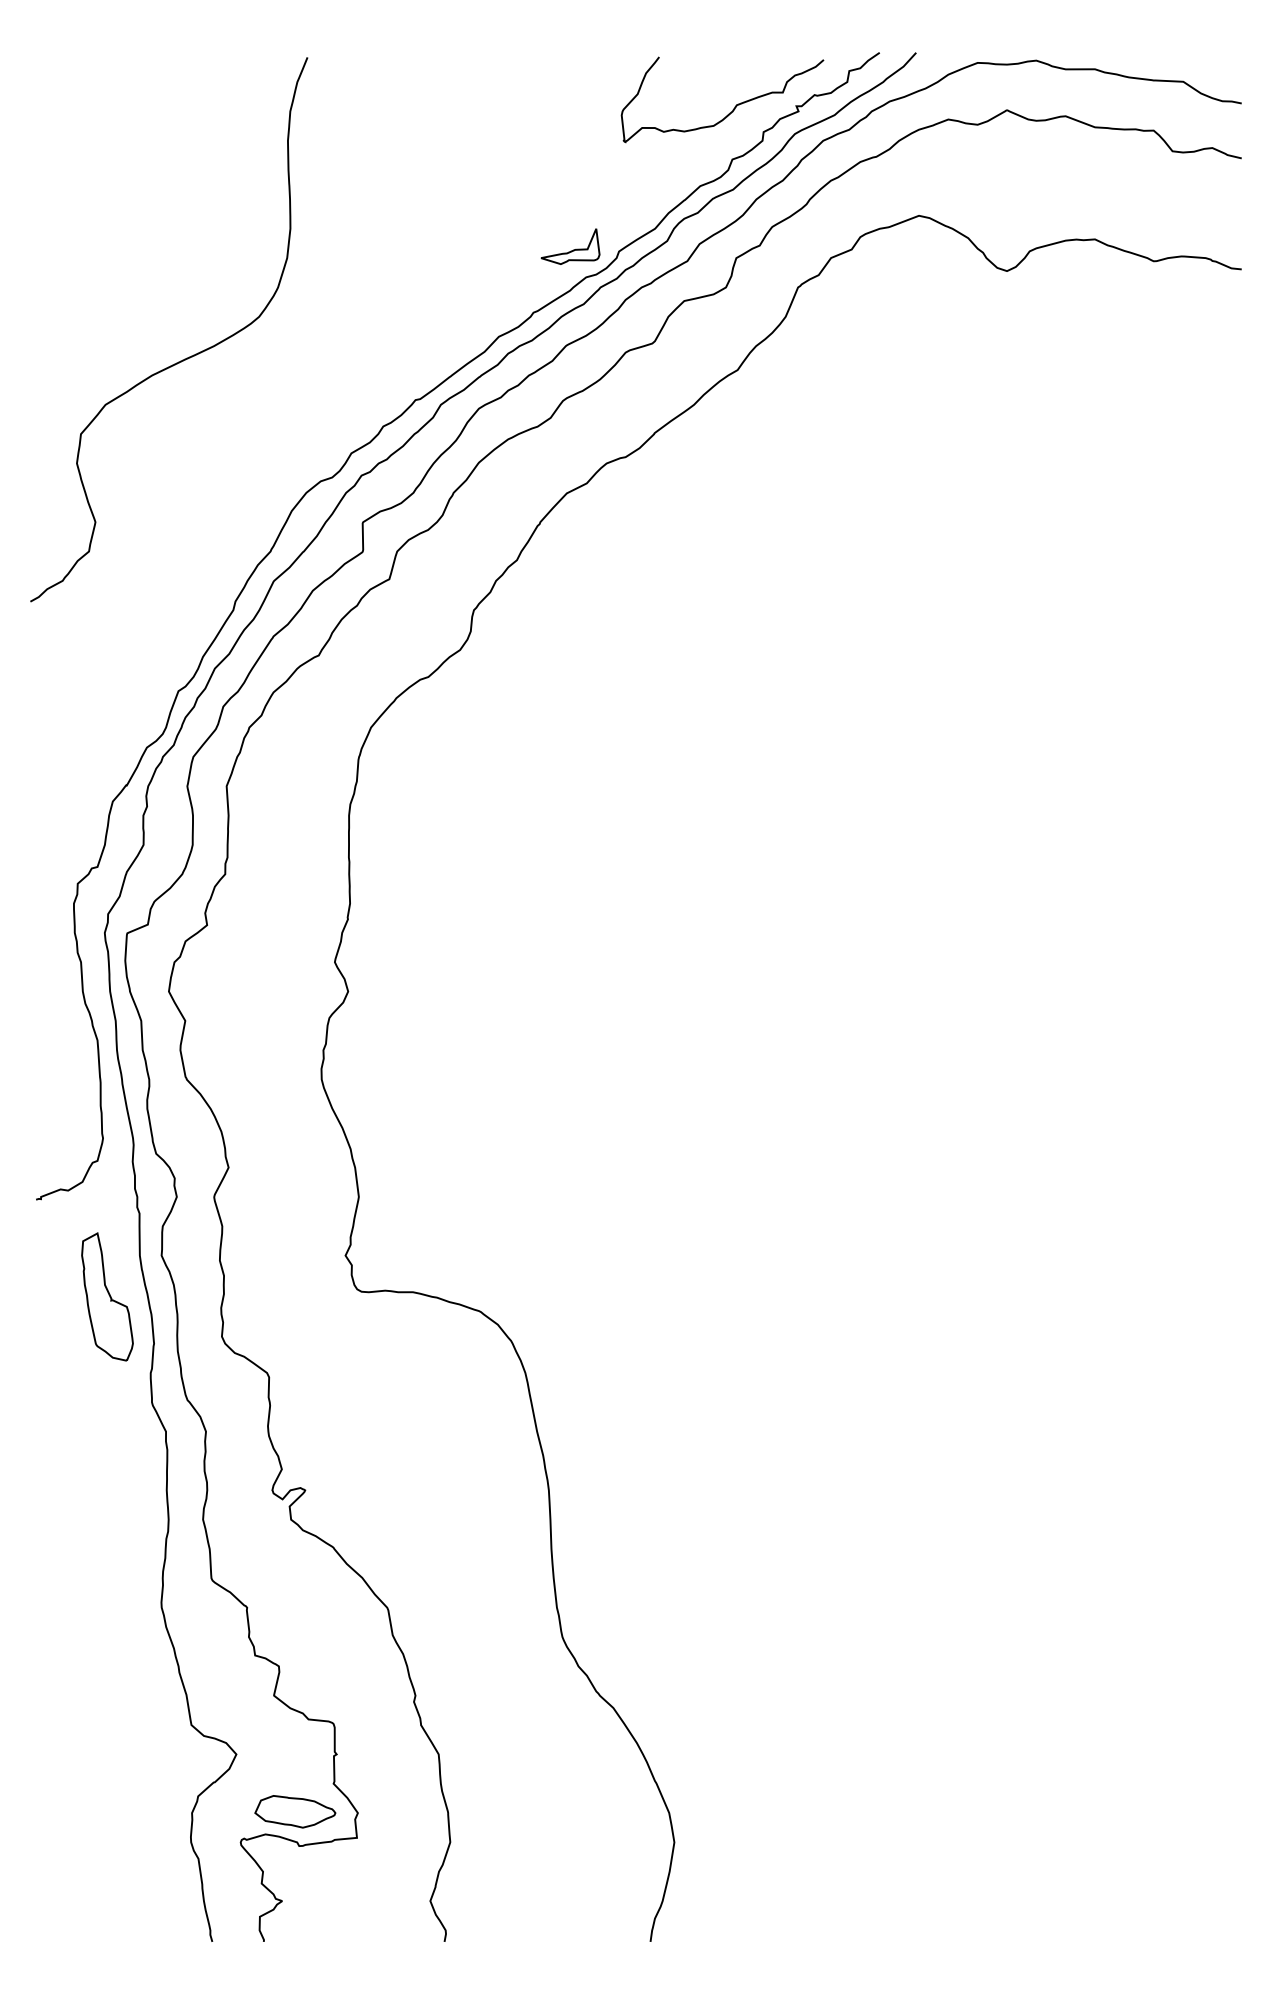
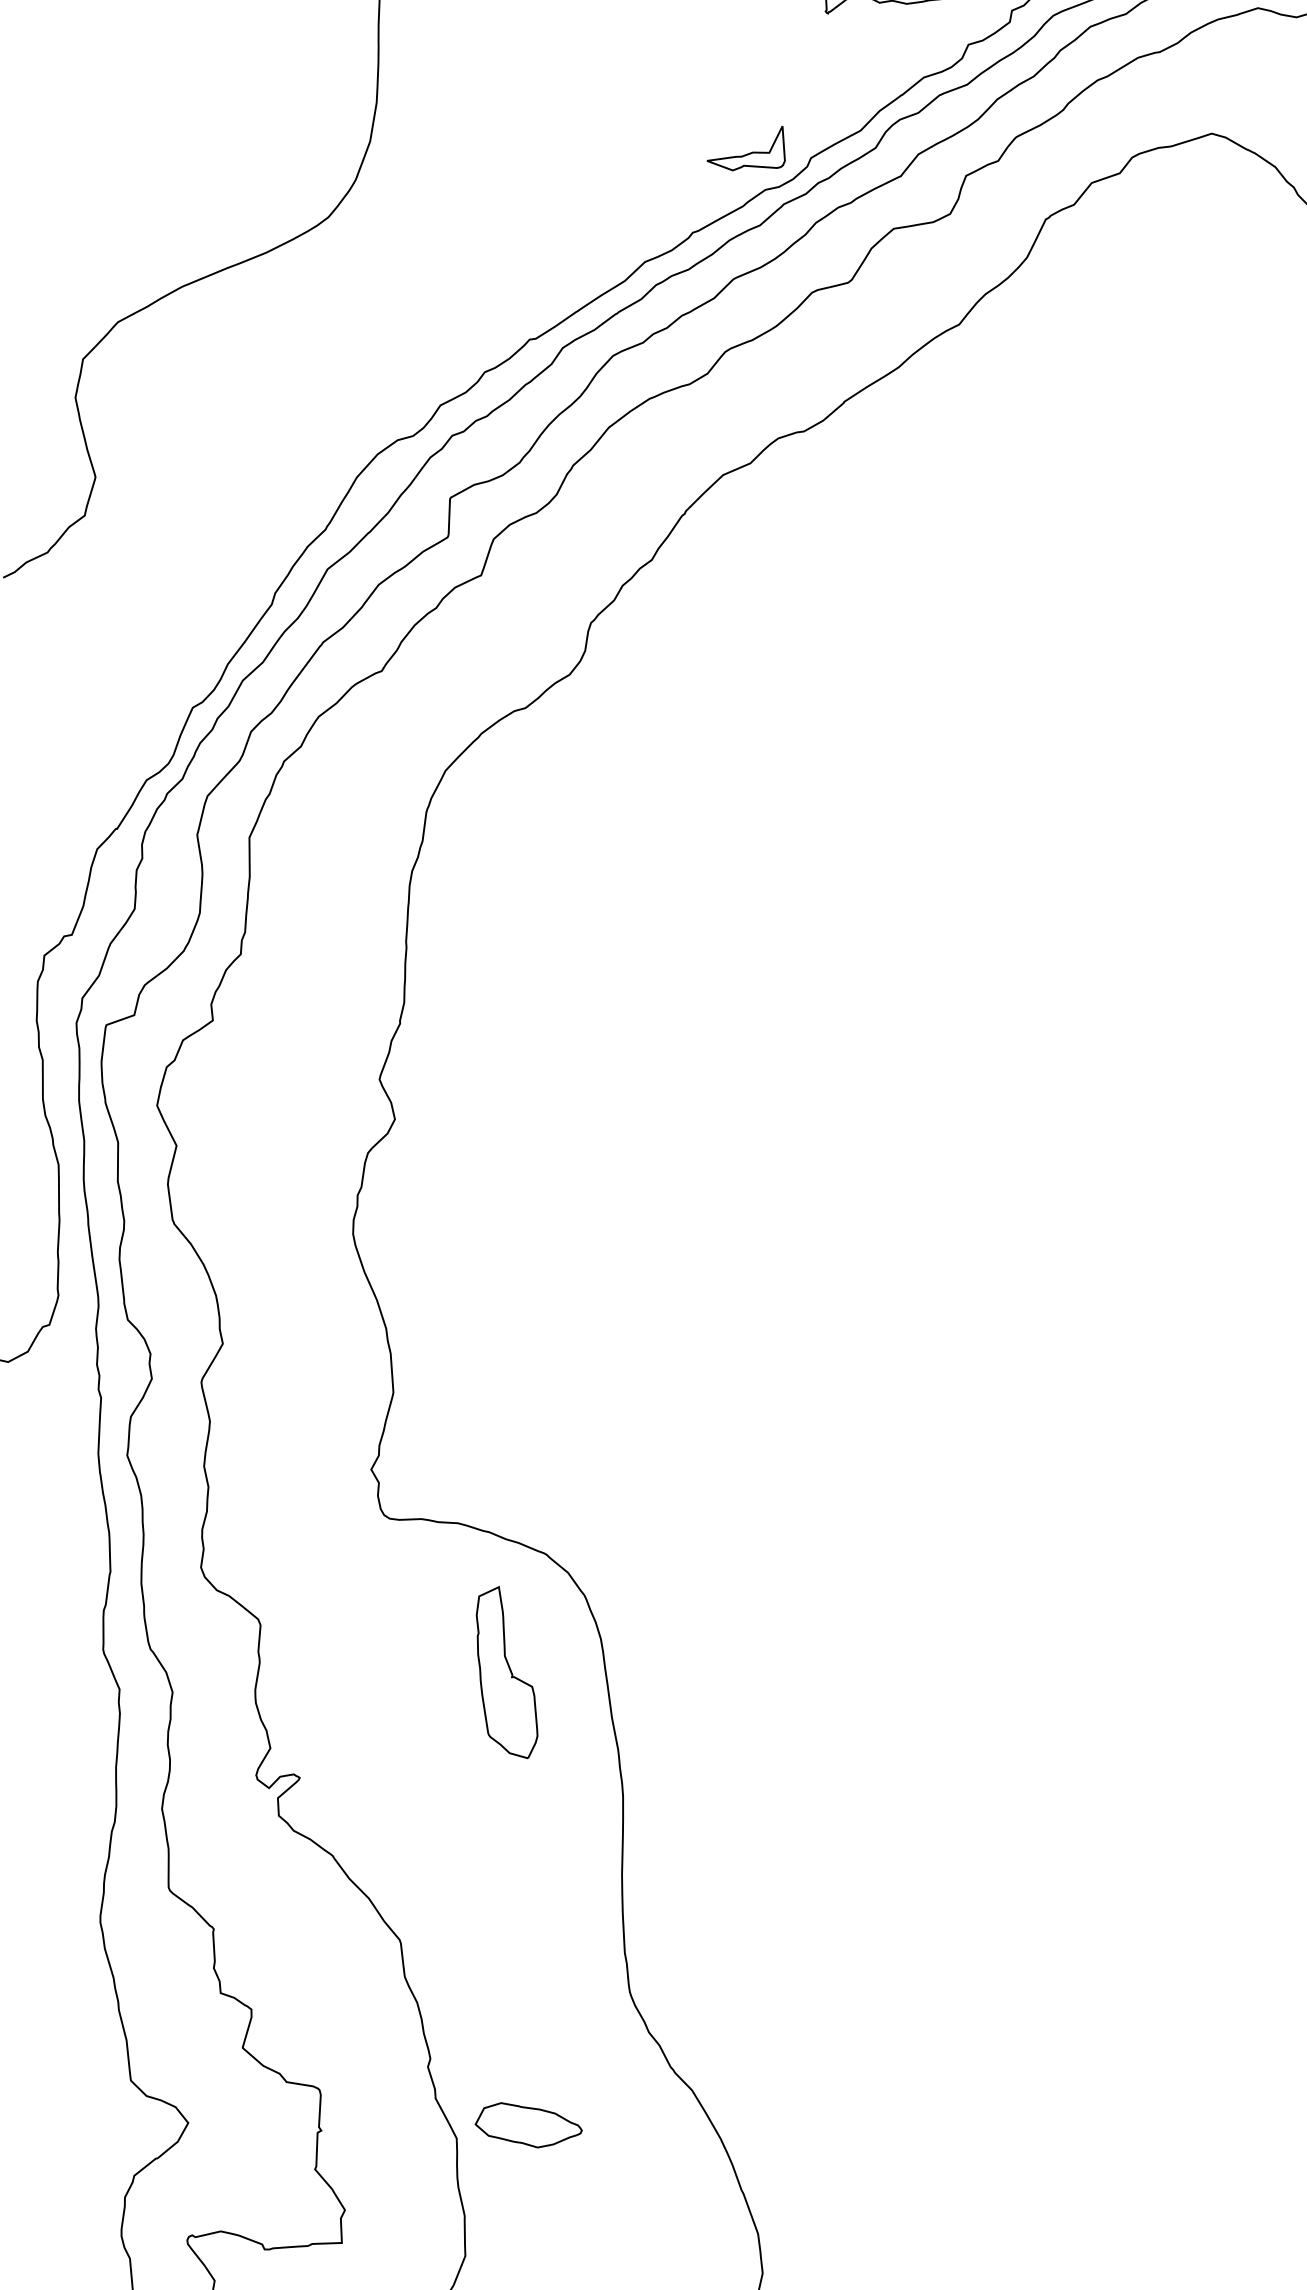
part: (107, 1296) -> (507, 1671), moved
part: (295, 1811) -> (529, 2125), moved

